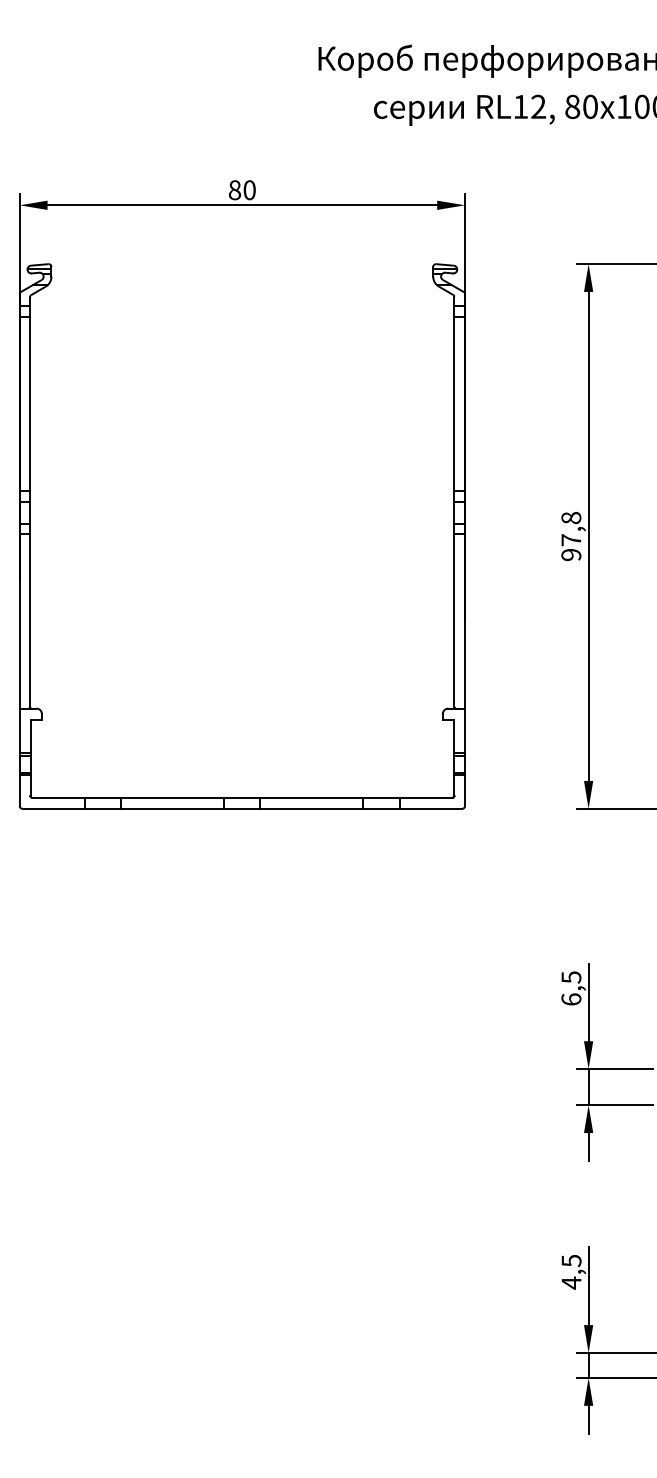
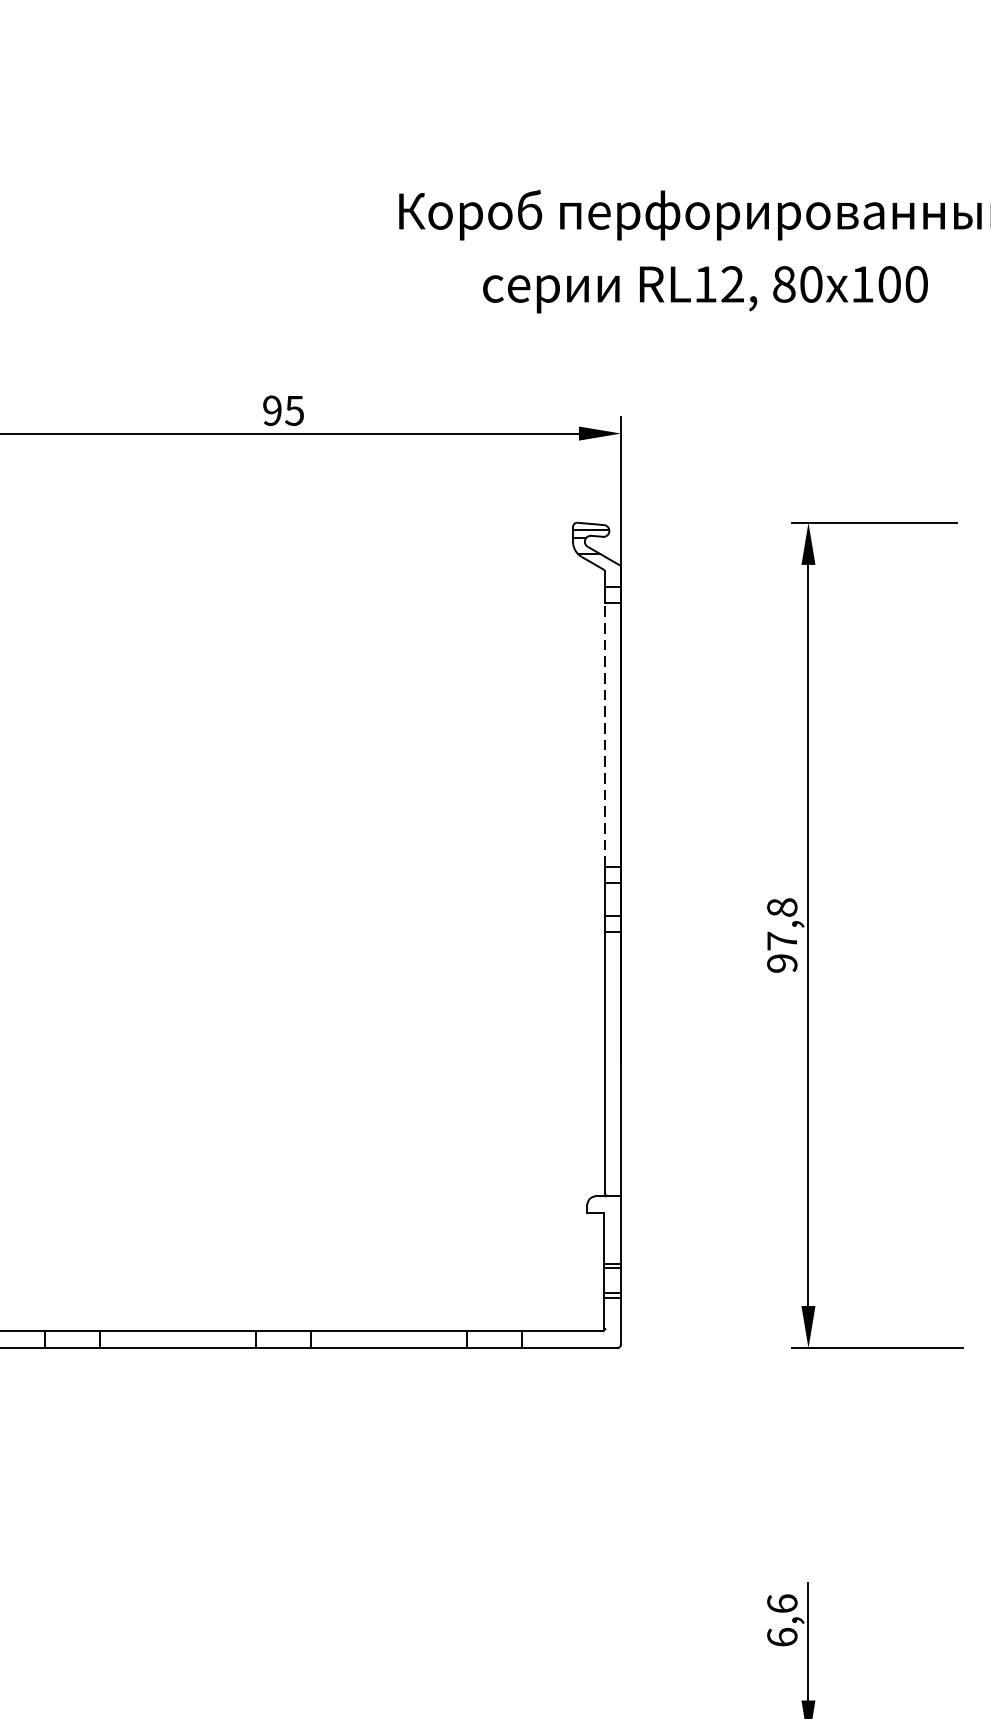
text: (241, 190) -> (282, 411), 80 -> 95
line: (454, 403) -> (605, 733), solid -> dashed
text: (571, 977) -> (782, 1603), 6,5 -> 6,6

